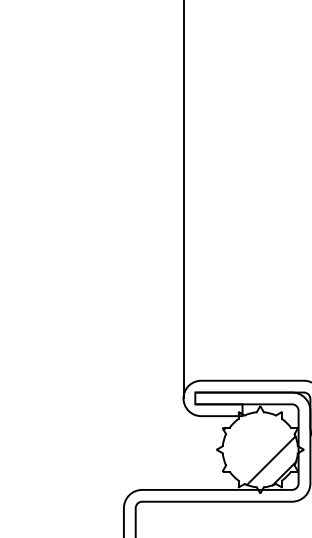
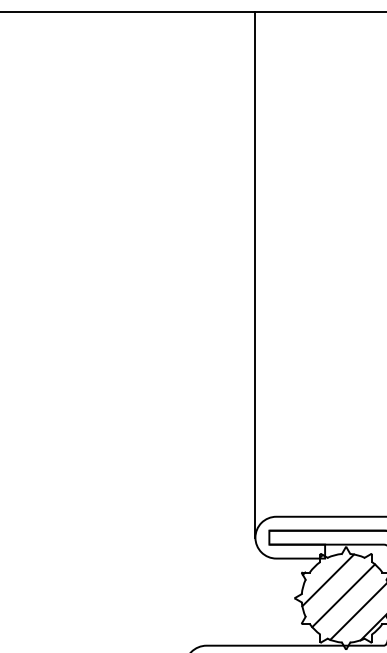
line: (245, 434) -> (328, 580), added
line: (258, 447) -> (343, 595), added

